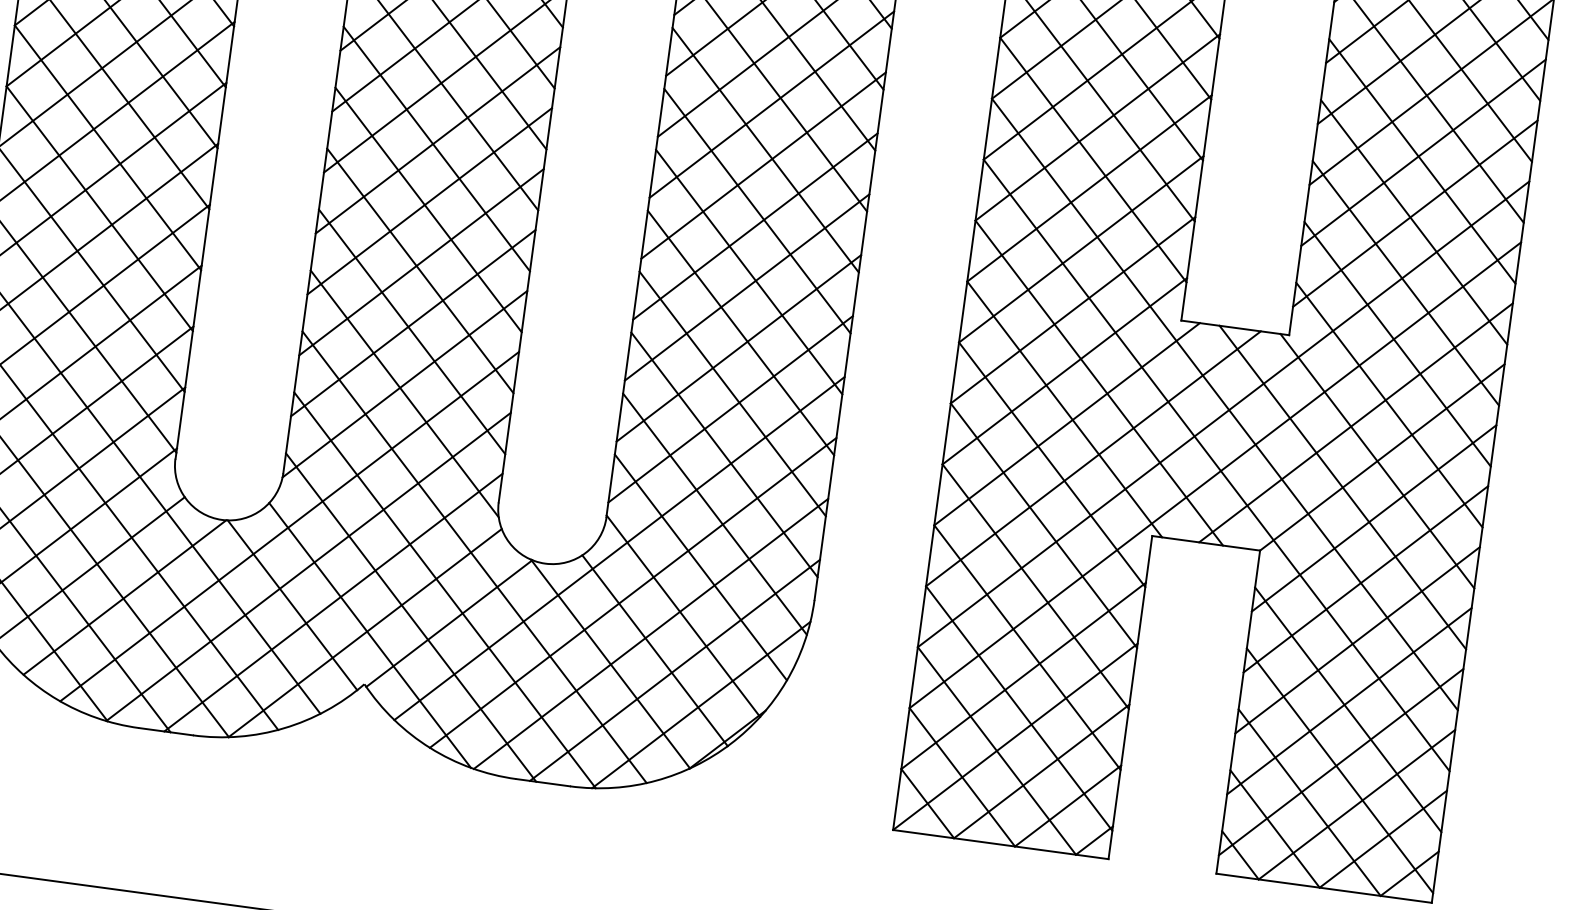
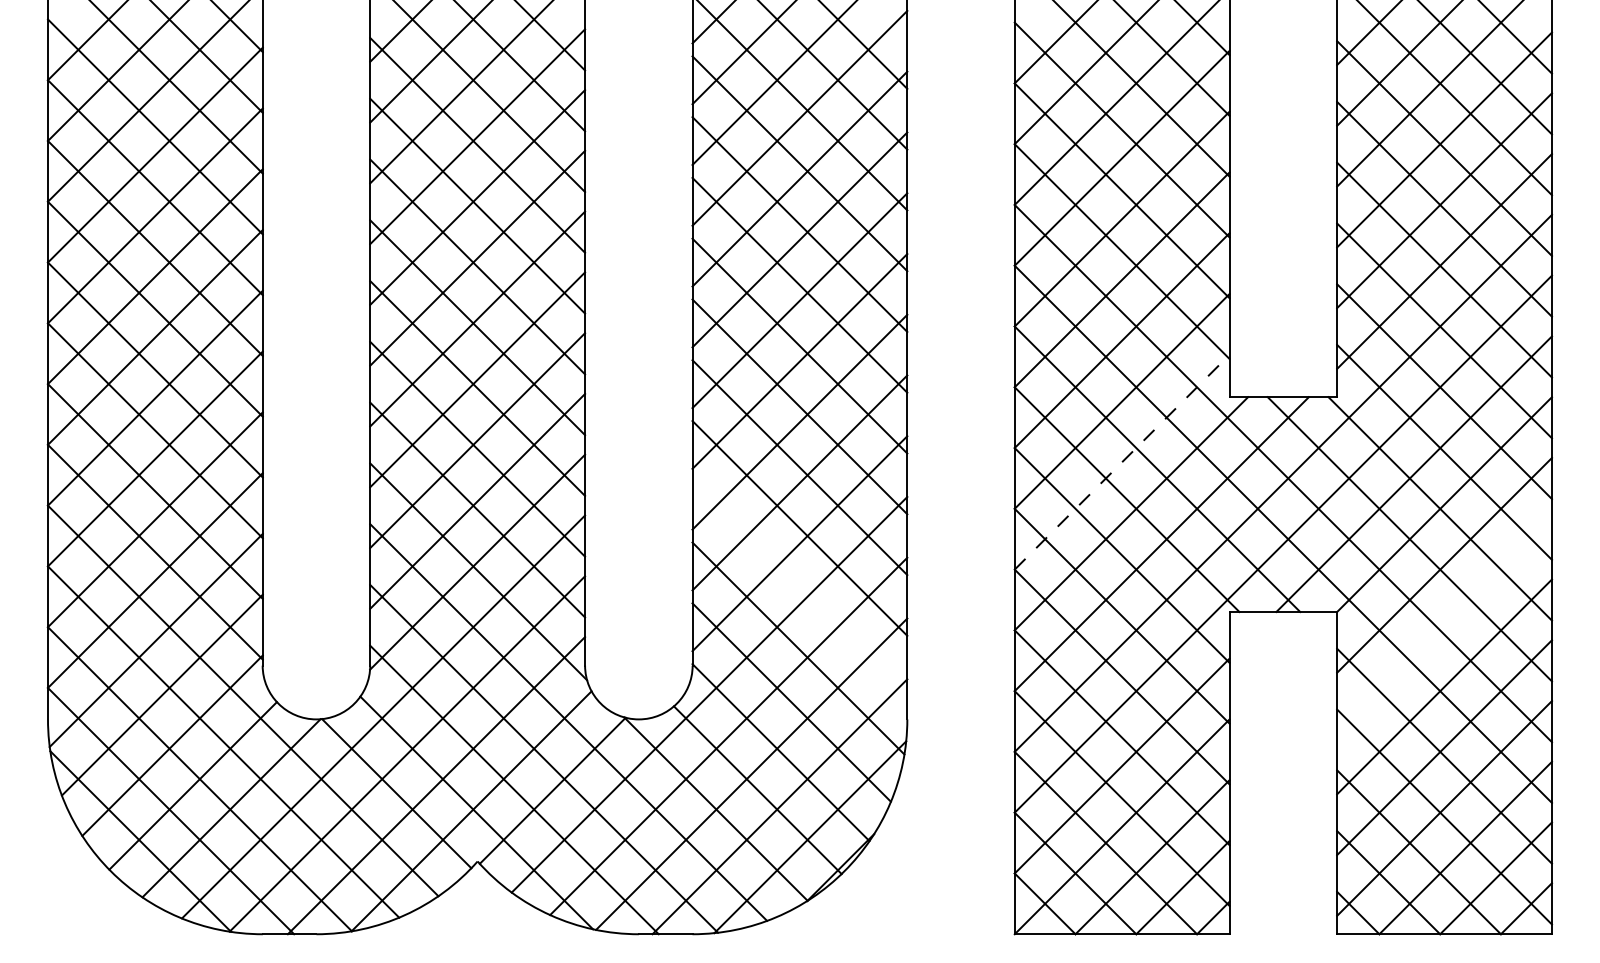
line: (1065, 371) -> (1122, 462), solid -> dashed
line: (724, 454) -> (799, 588), removed
line: (1365, 578) -> (1444, 625), removed

